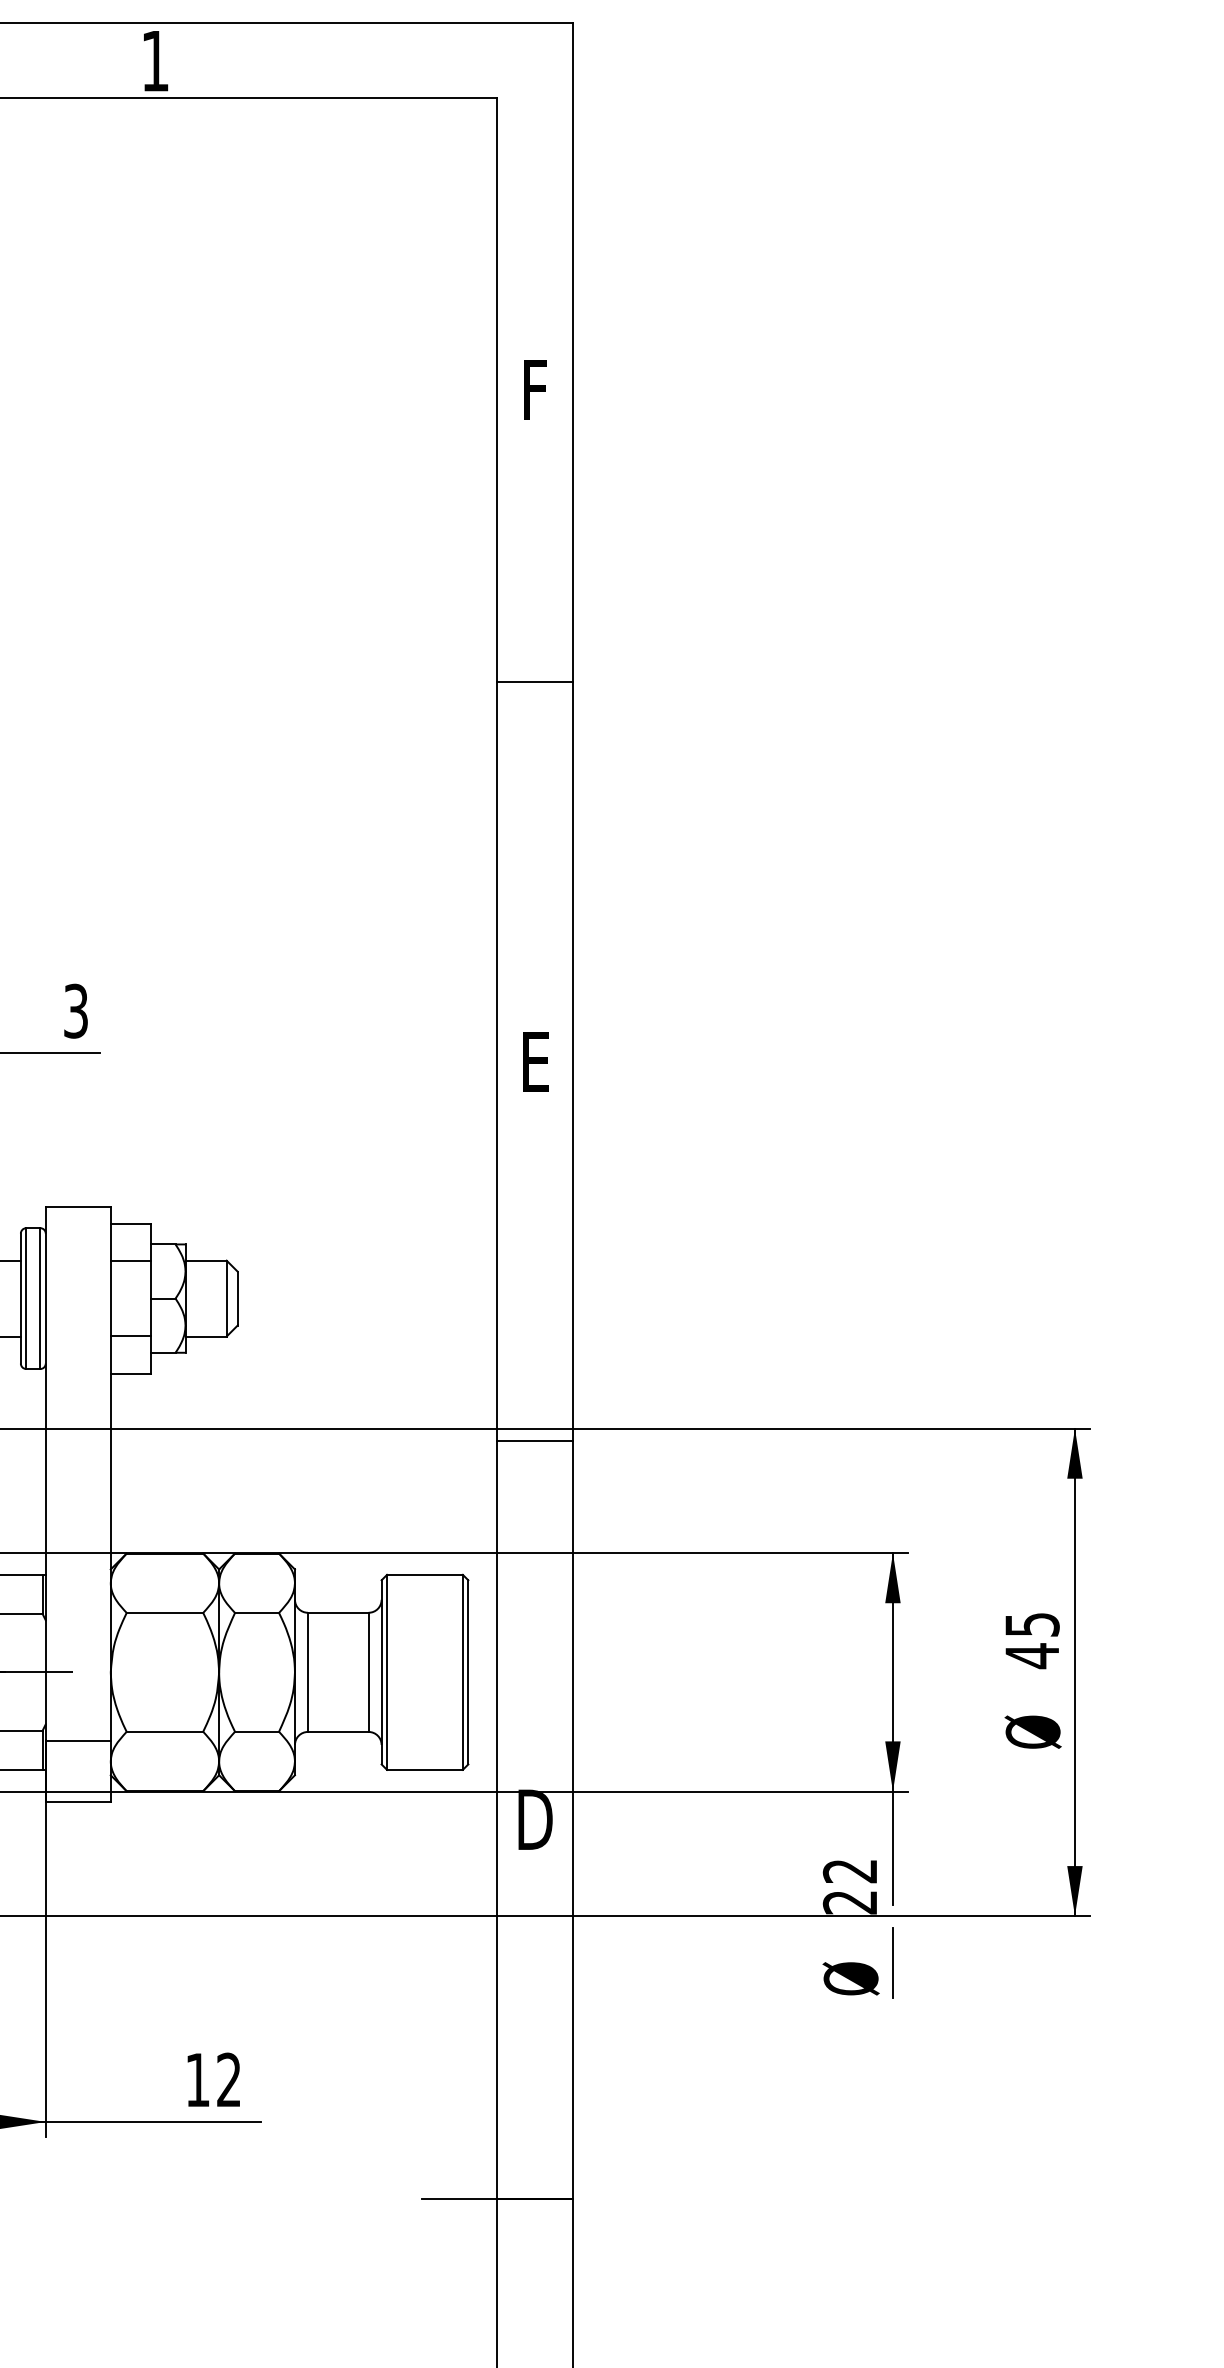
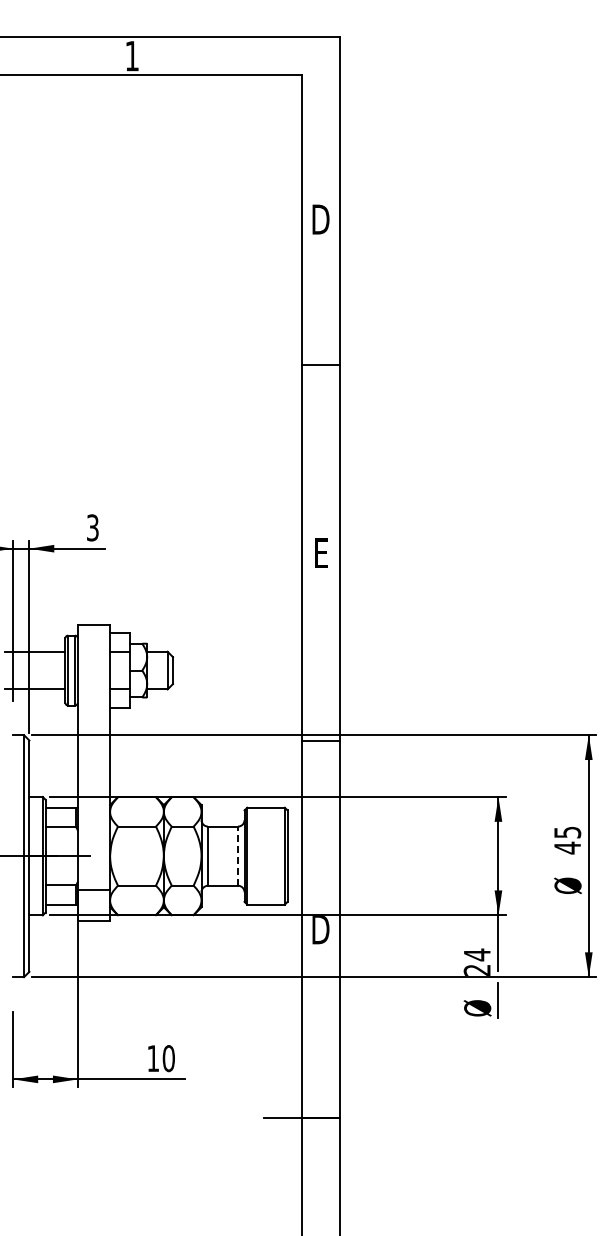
text: (534, 390) -> (320, 219), F -> D
line: (369, 1673) -> (238, 856), solid -> dashed
text: (848, 1870) -> (476, 954), 22 -> 24
text: (228, 2079) -> (168, 1058), 12 -> 10

